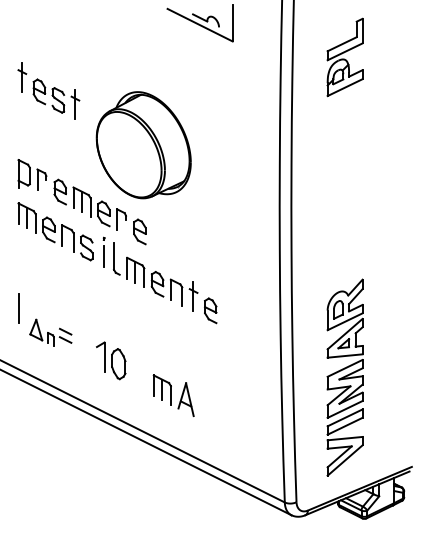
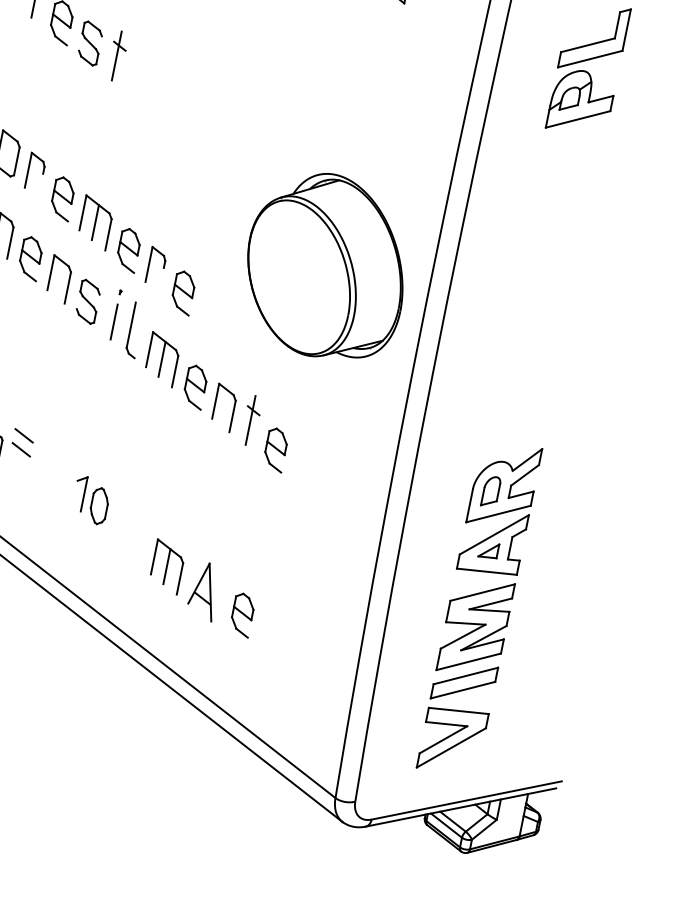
part: (143, 145) -> (326, 266), moved
part: (111, 360) -> (91, 499), size x0.7
part: (210, 408) -> (242, 614), added

